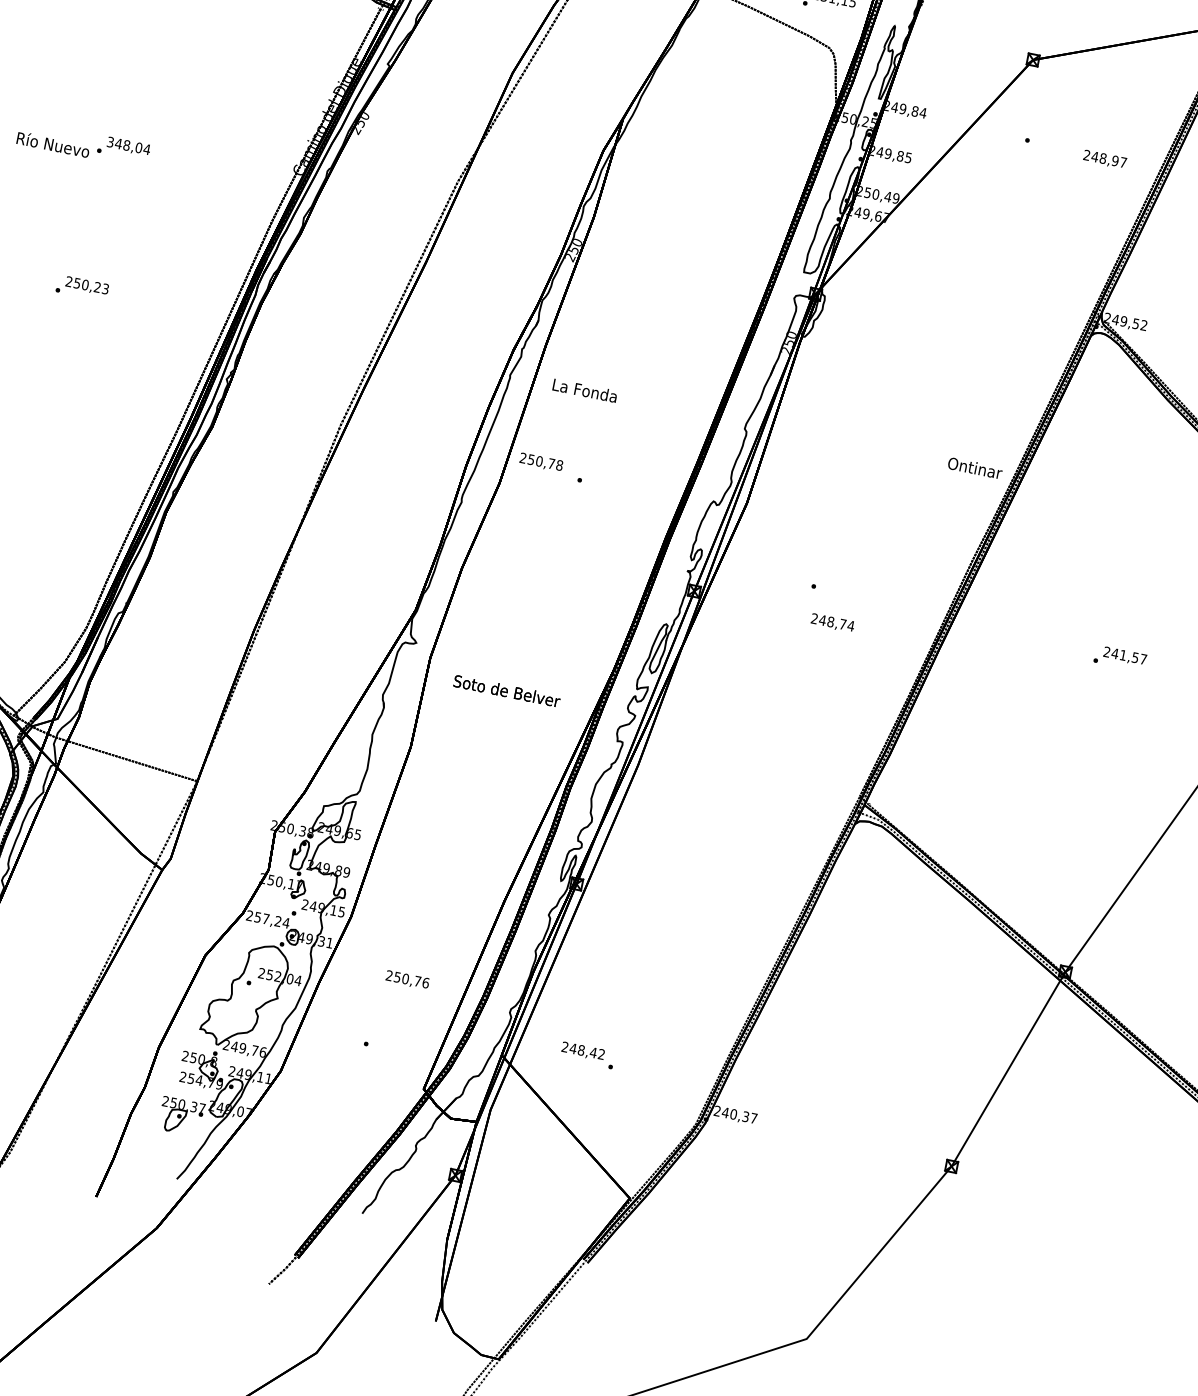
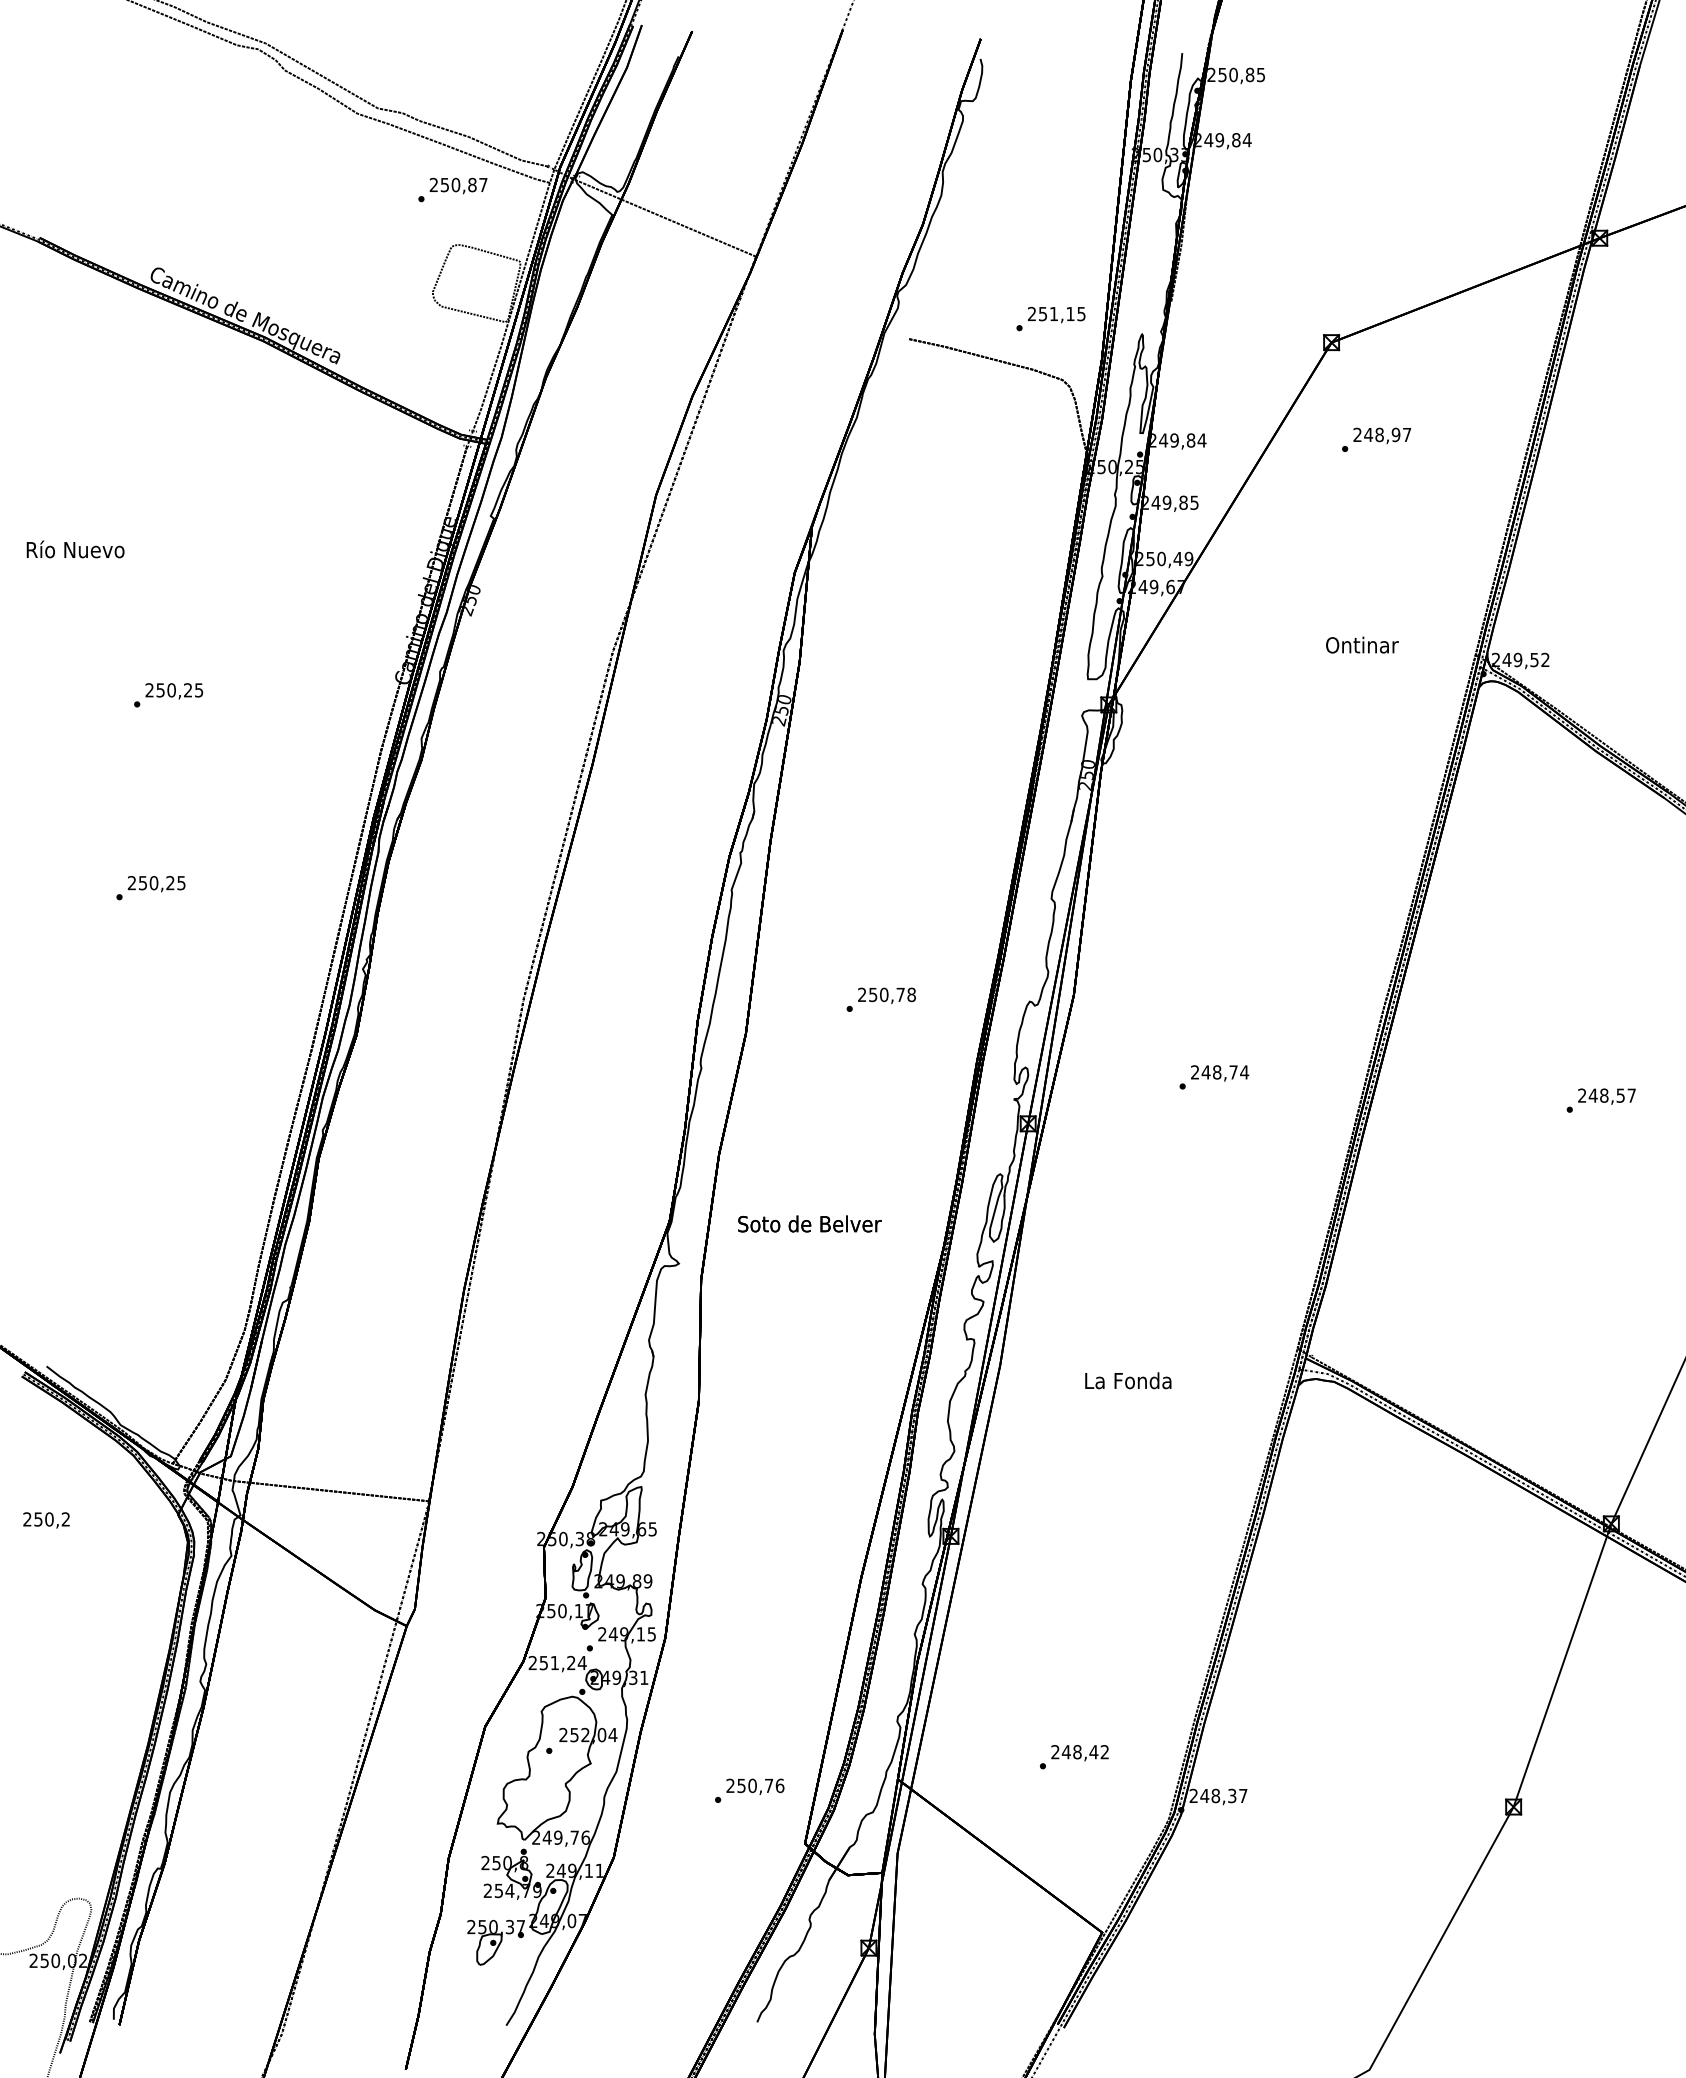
text: (53, 144) -> (75, 549), moved
text: (128, 146) -> (174, 690), 348,04 -> 250,25
text: (1105, 159) -> (1382, 435), moved
text: (105, 288) -> (181, 882), 250,23 -> 250,25
text: (585, 390) -> (1128, 1380), moved
text: (541, 462) -> (886, 995), moved
text: (975, 467) -> (1362, 644), moved
text: (833, 623) -> (1220, 1073), moved
text: (1123, 655) -> (1604, 1095), 241,57 -> 248,57
text: (506, 690) -> (809, 1223), moved
text: (265, 919) -> (554, 1663), 257,24 -> 251,24
text: (407, 979) -> (755, 1786), moved
text: (582, 1051) -> (1079, 1753), moved
text: (733, 1114) -> (1215, 1795), 240,37 -> 248,37

